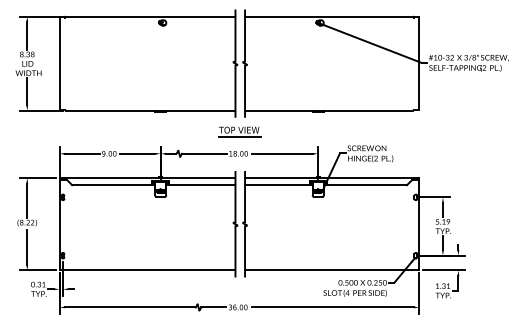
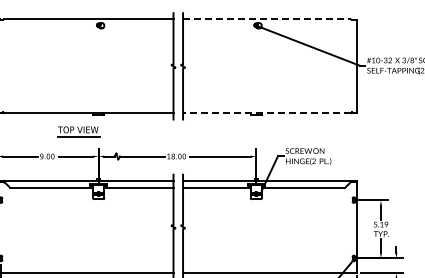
line: (328, 16) -> (266, 19), solid -> dashed
line: (328, 110) -> (266, 113), solid -> dashed
part: (239, 131) -> (78, 131), moved

